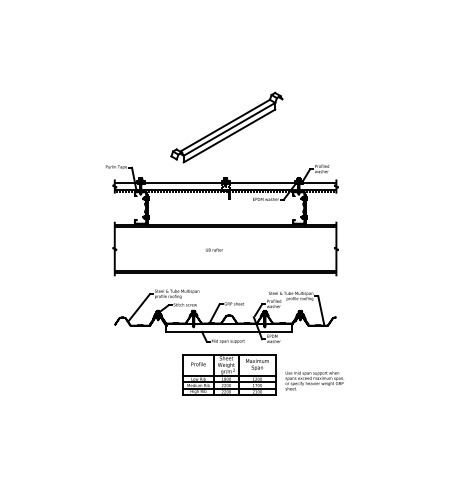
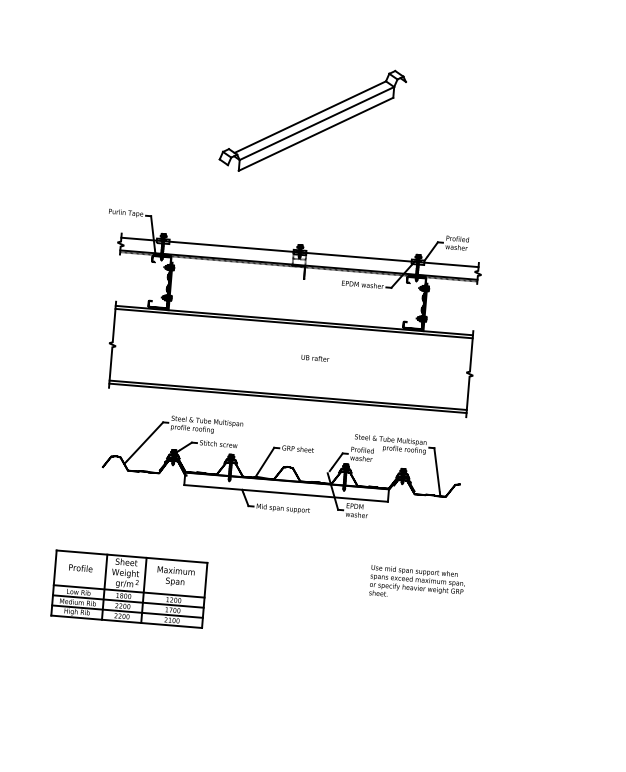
part: (226, 127) -> (312, 120), moved
text: (213, 249) -> (313, 357), moved
part: (229, 374) -> (129, 588), moved

